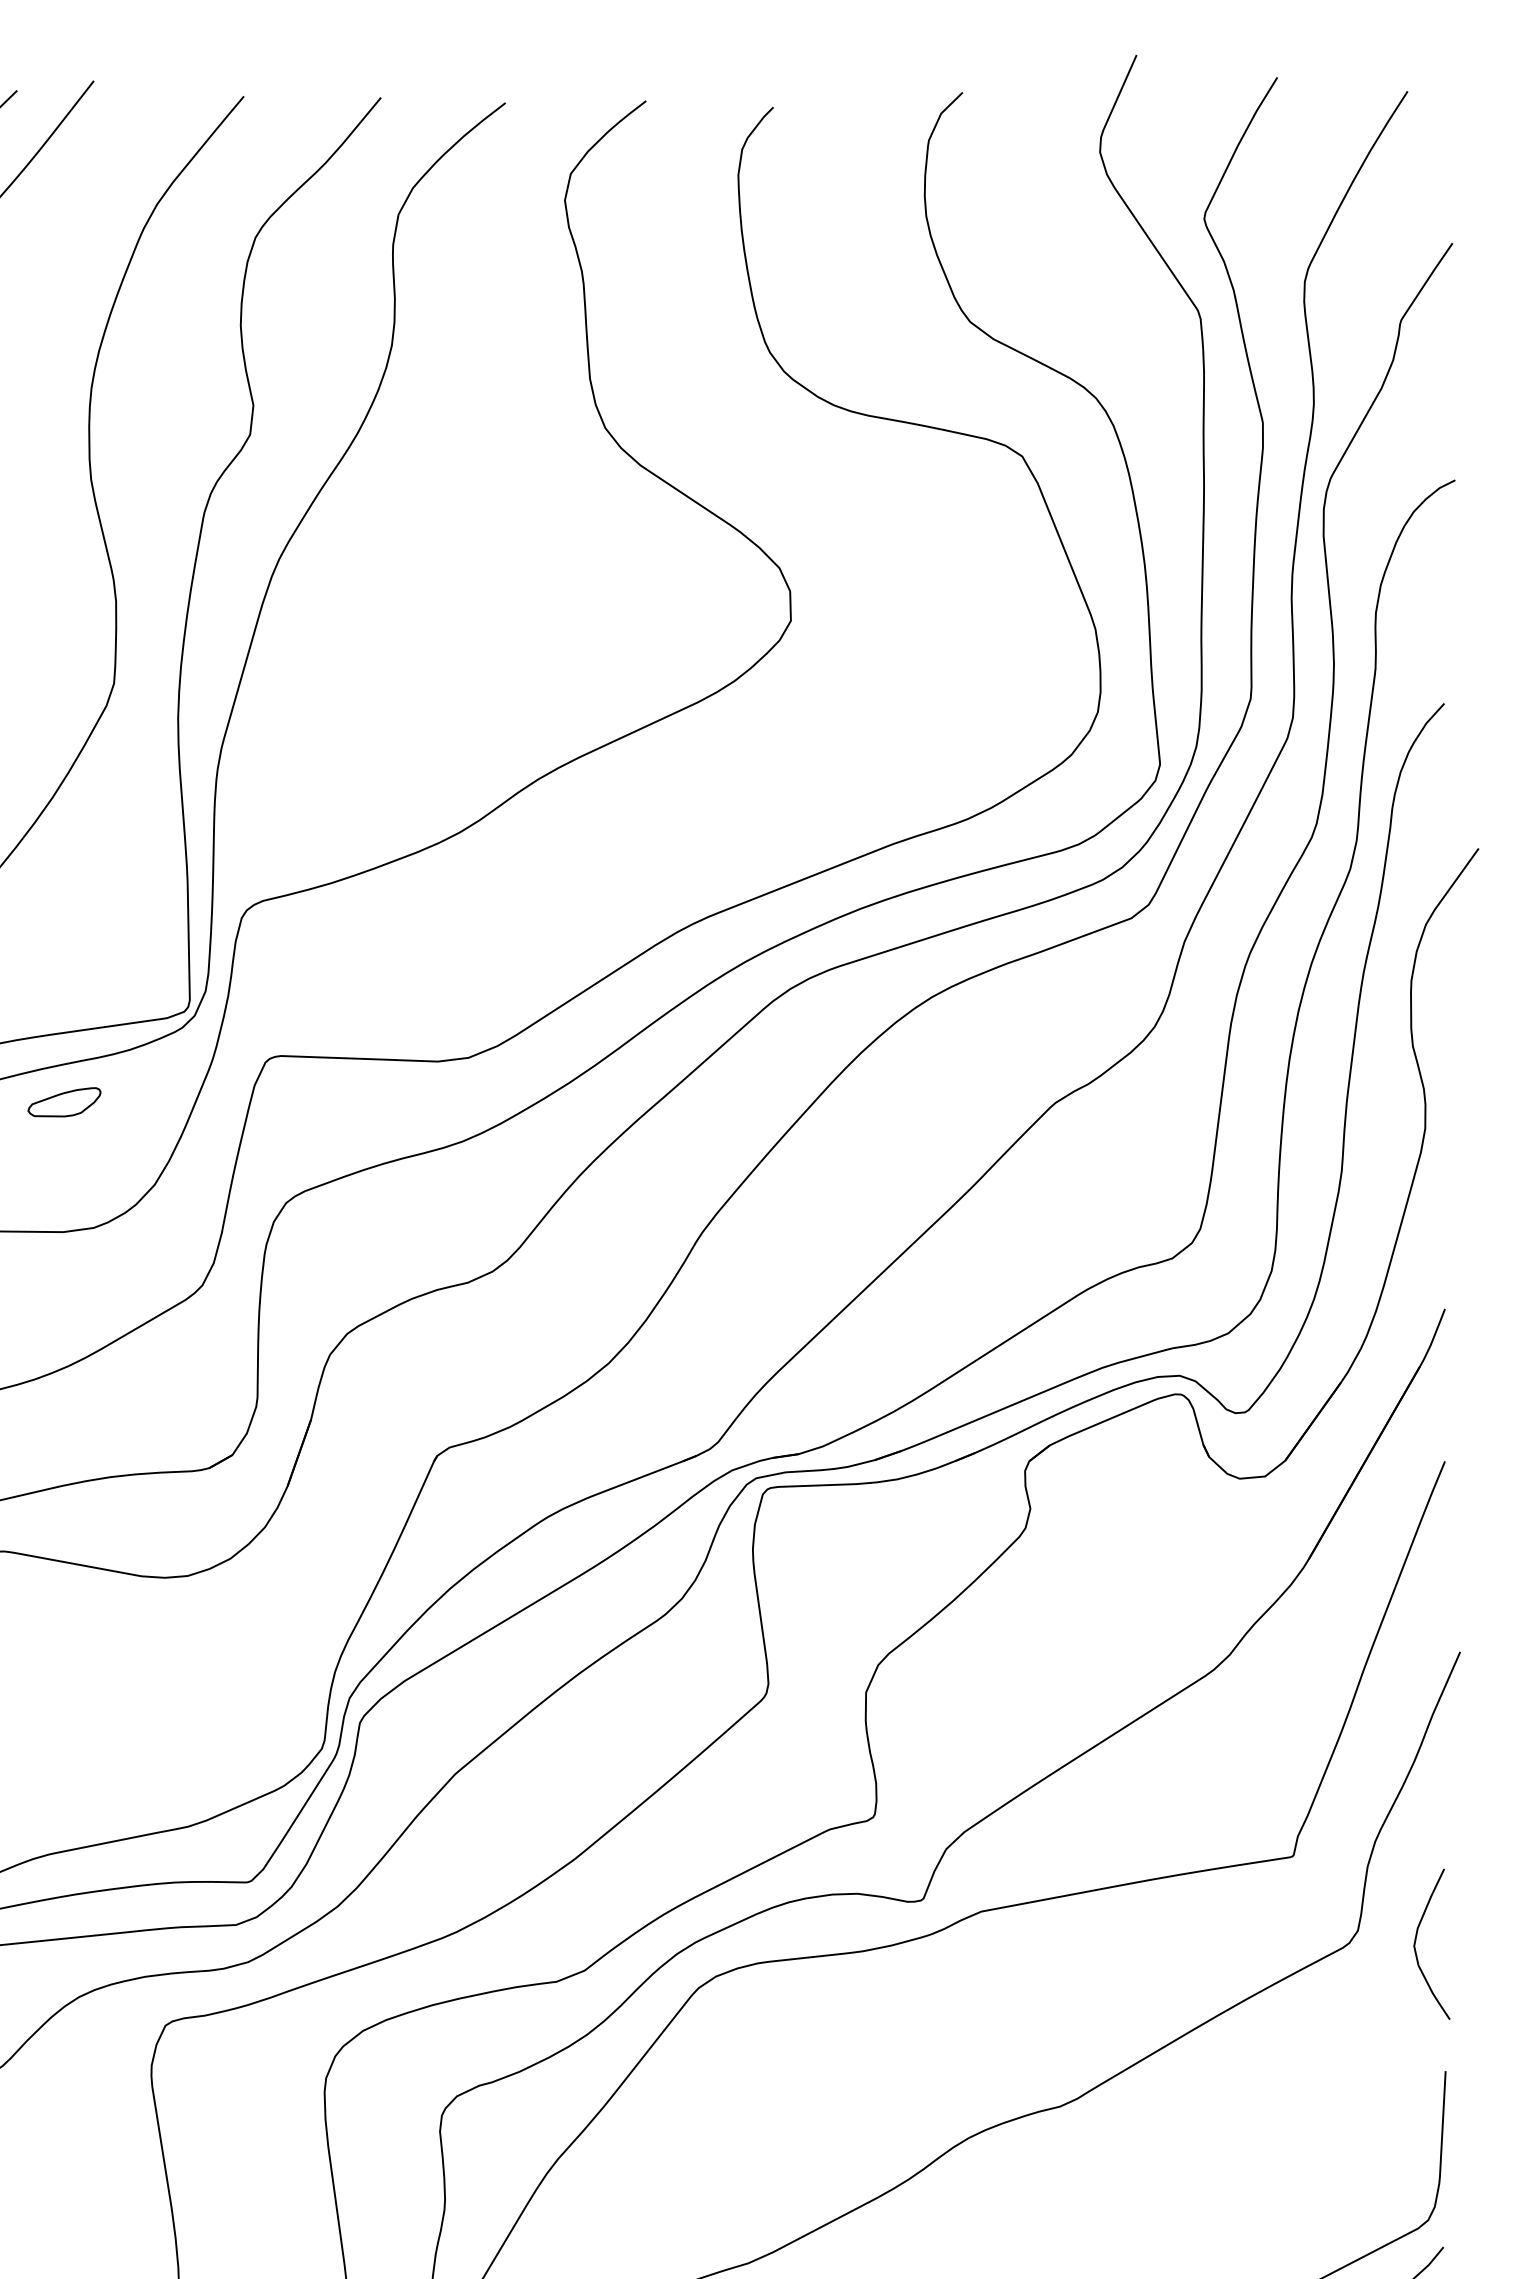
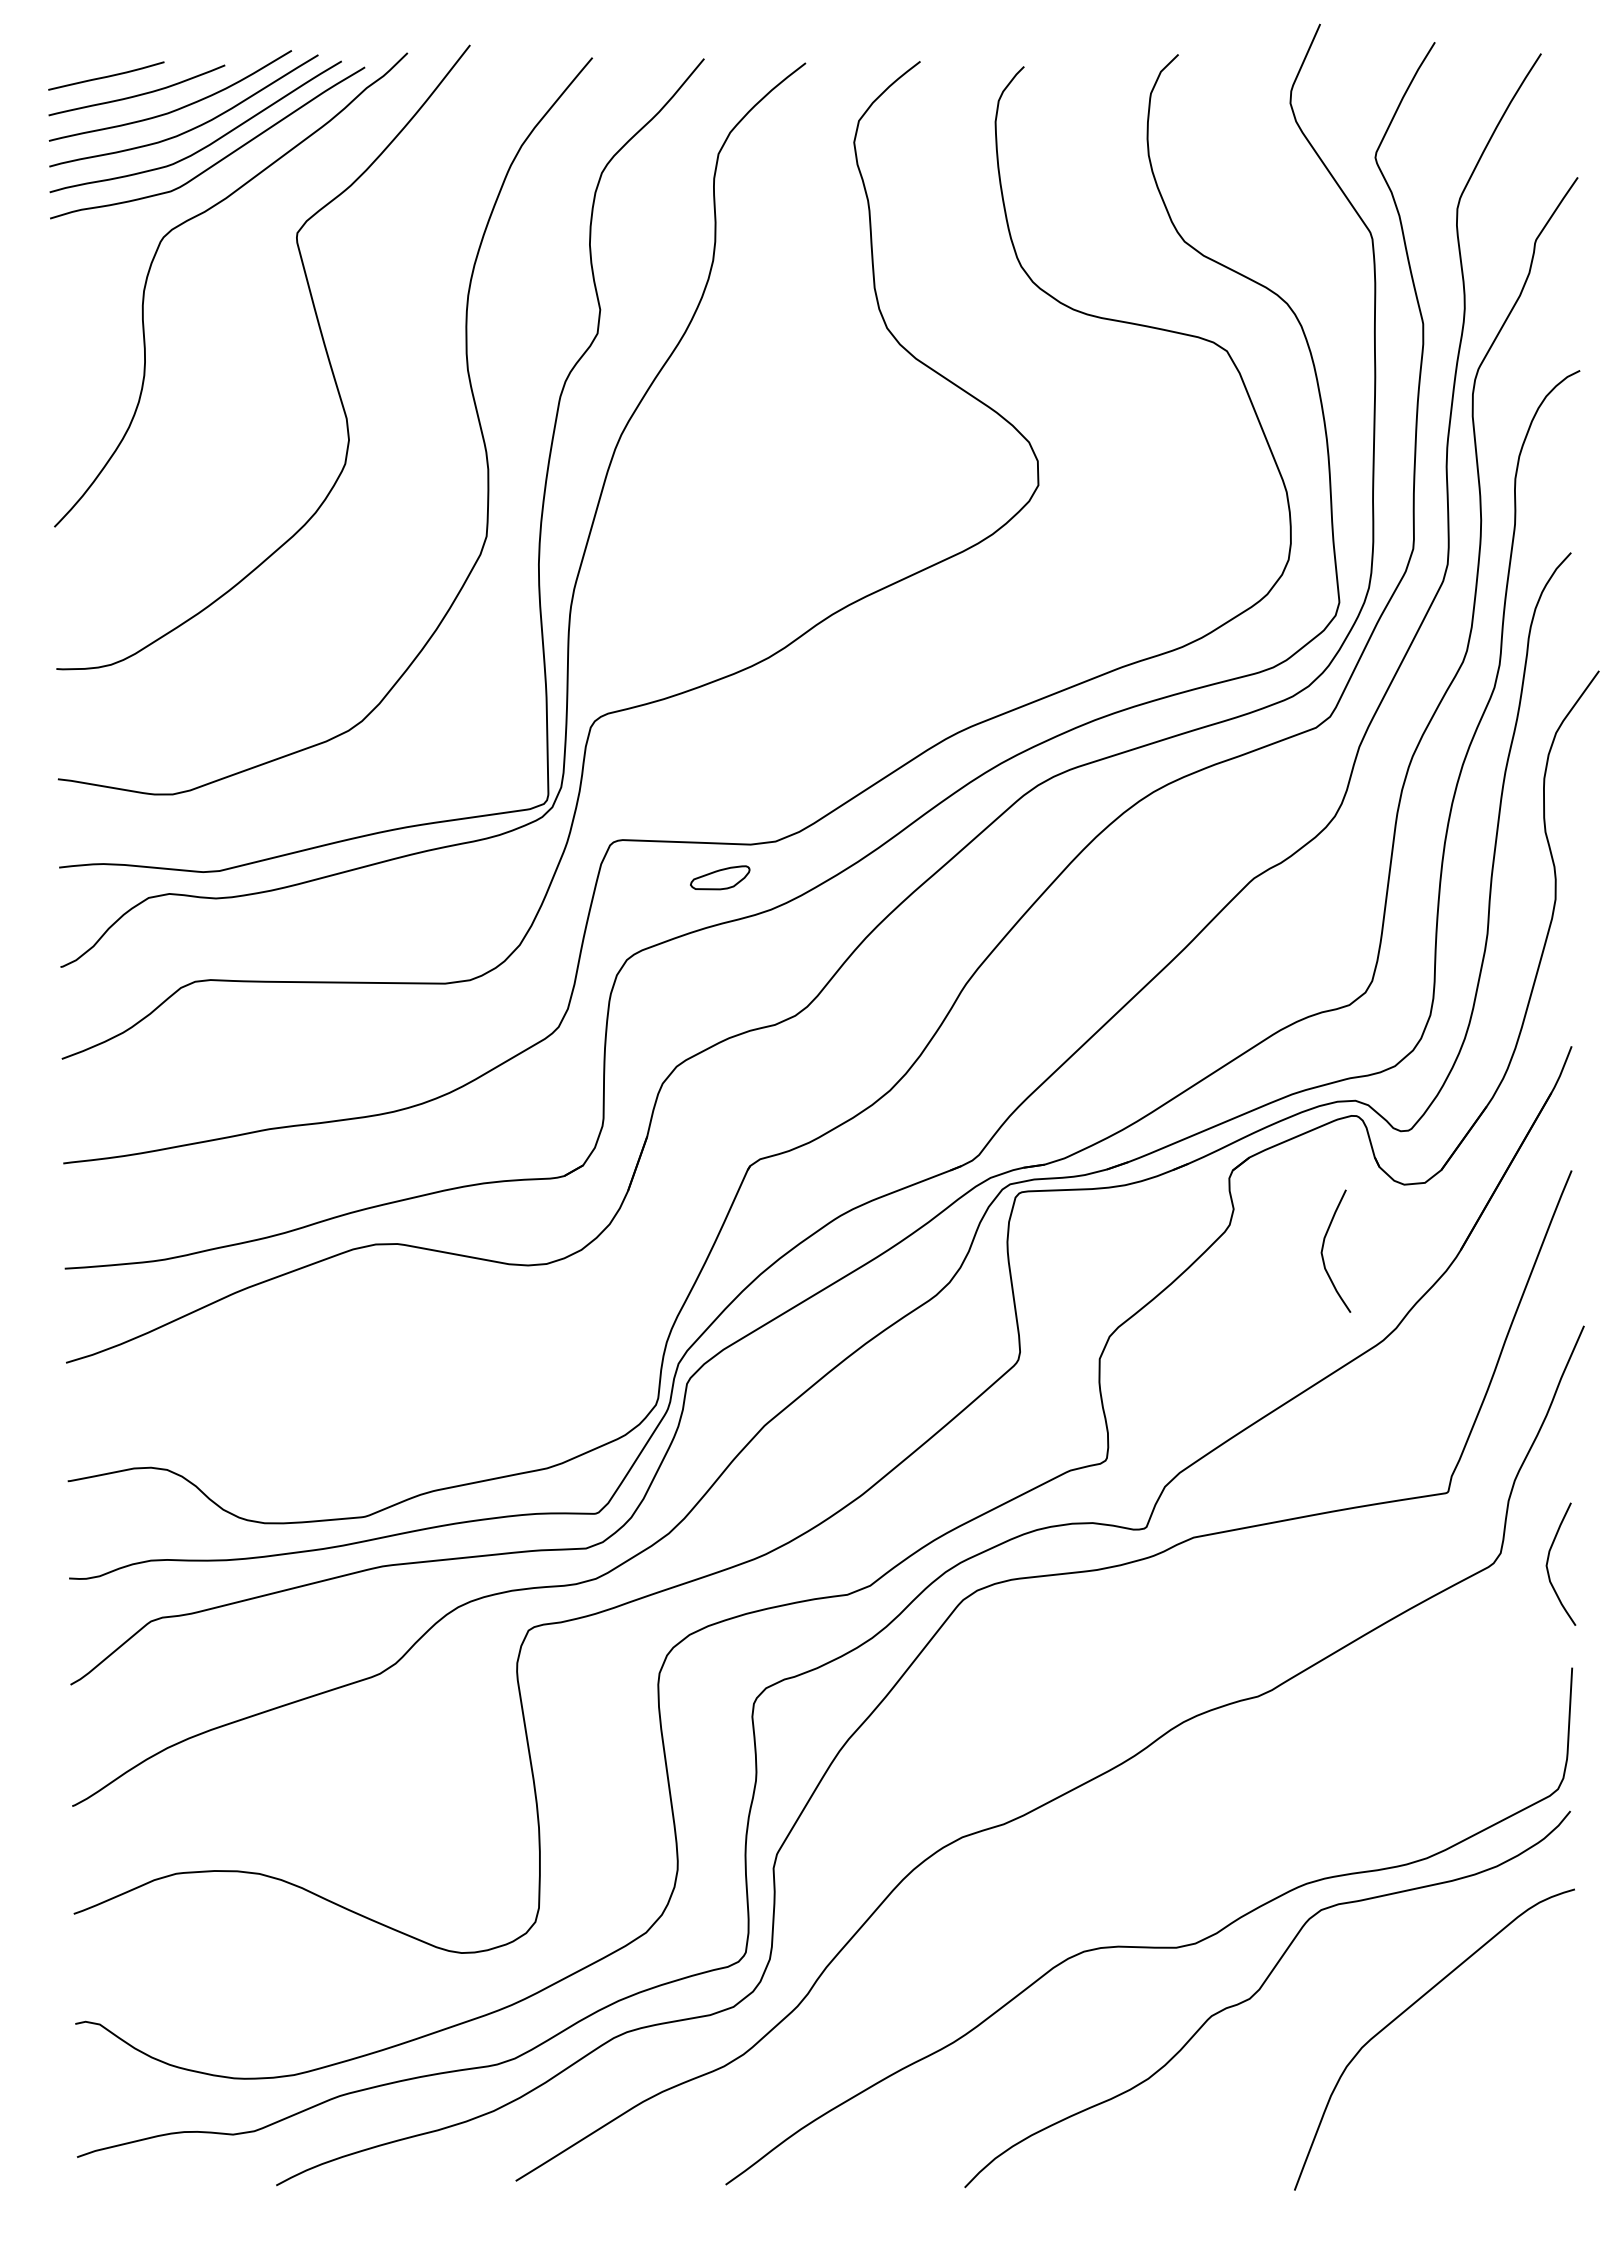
part: (64, 1101) -> (720, 877), moved
curve: (1140, 1558) -> (1323, 1249), added

